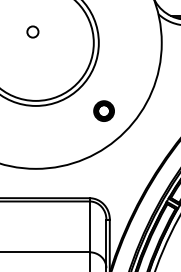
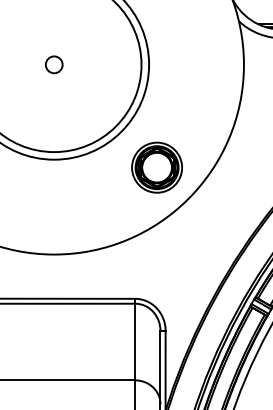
circle: (32, 31) -> (53, 64), moved
part: (103, 110) -> (156, 166), size x1.67

